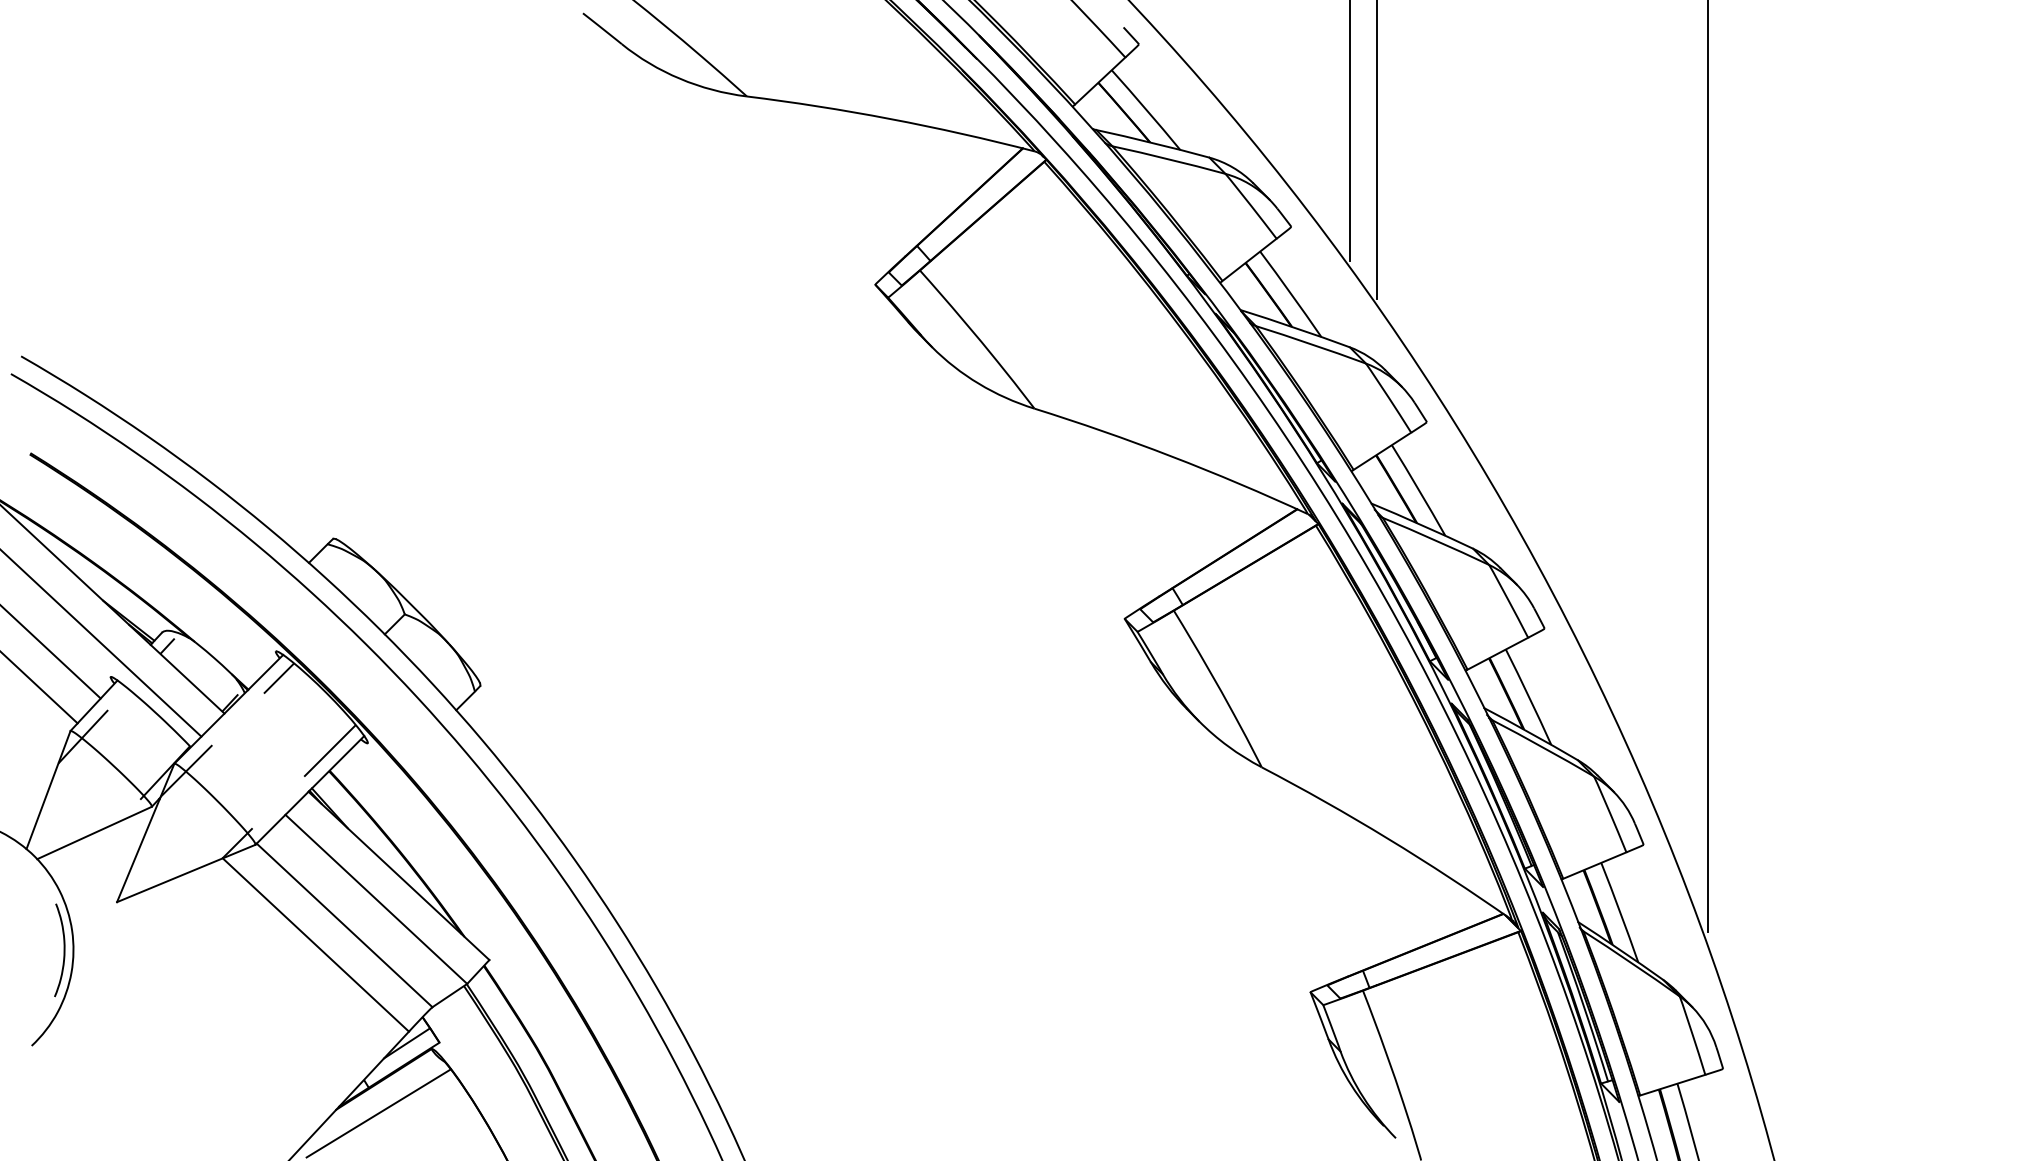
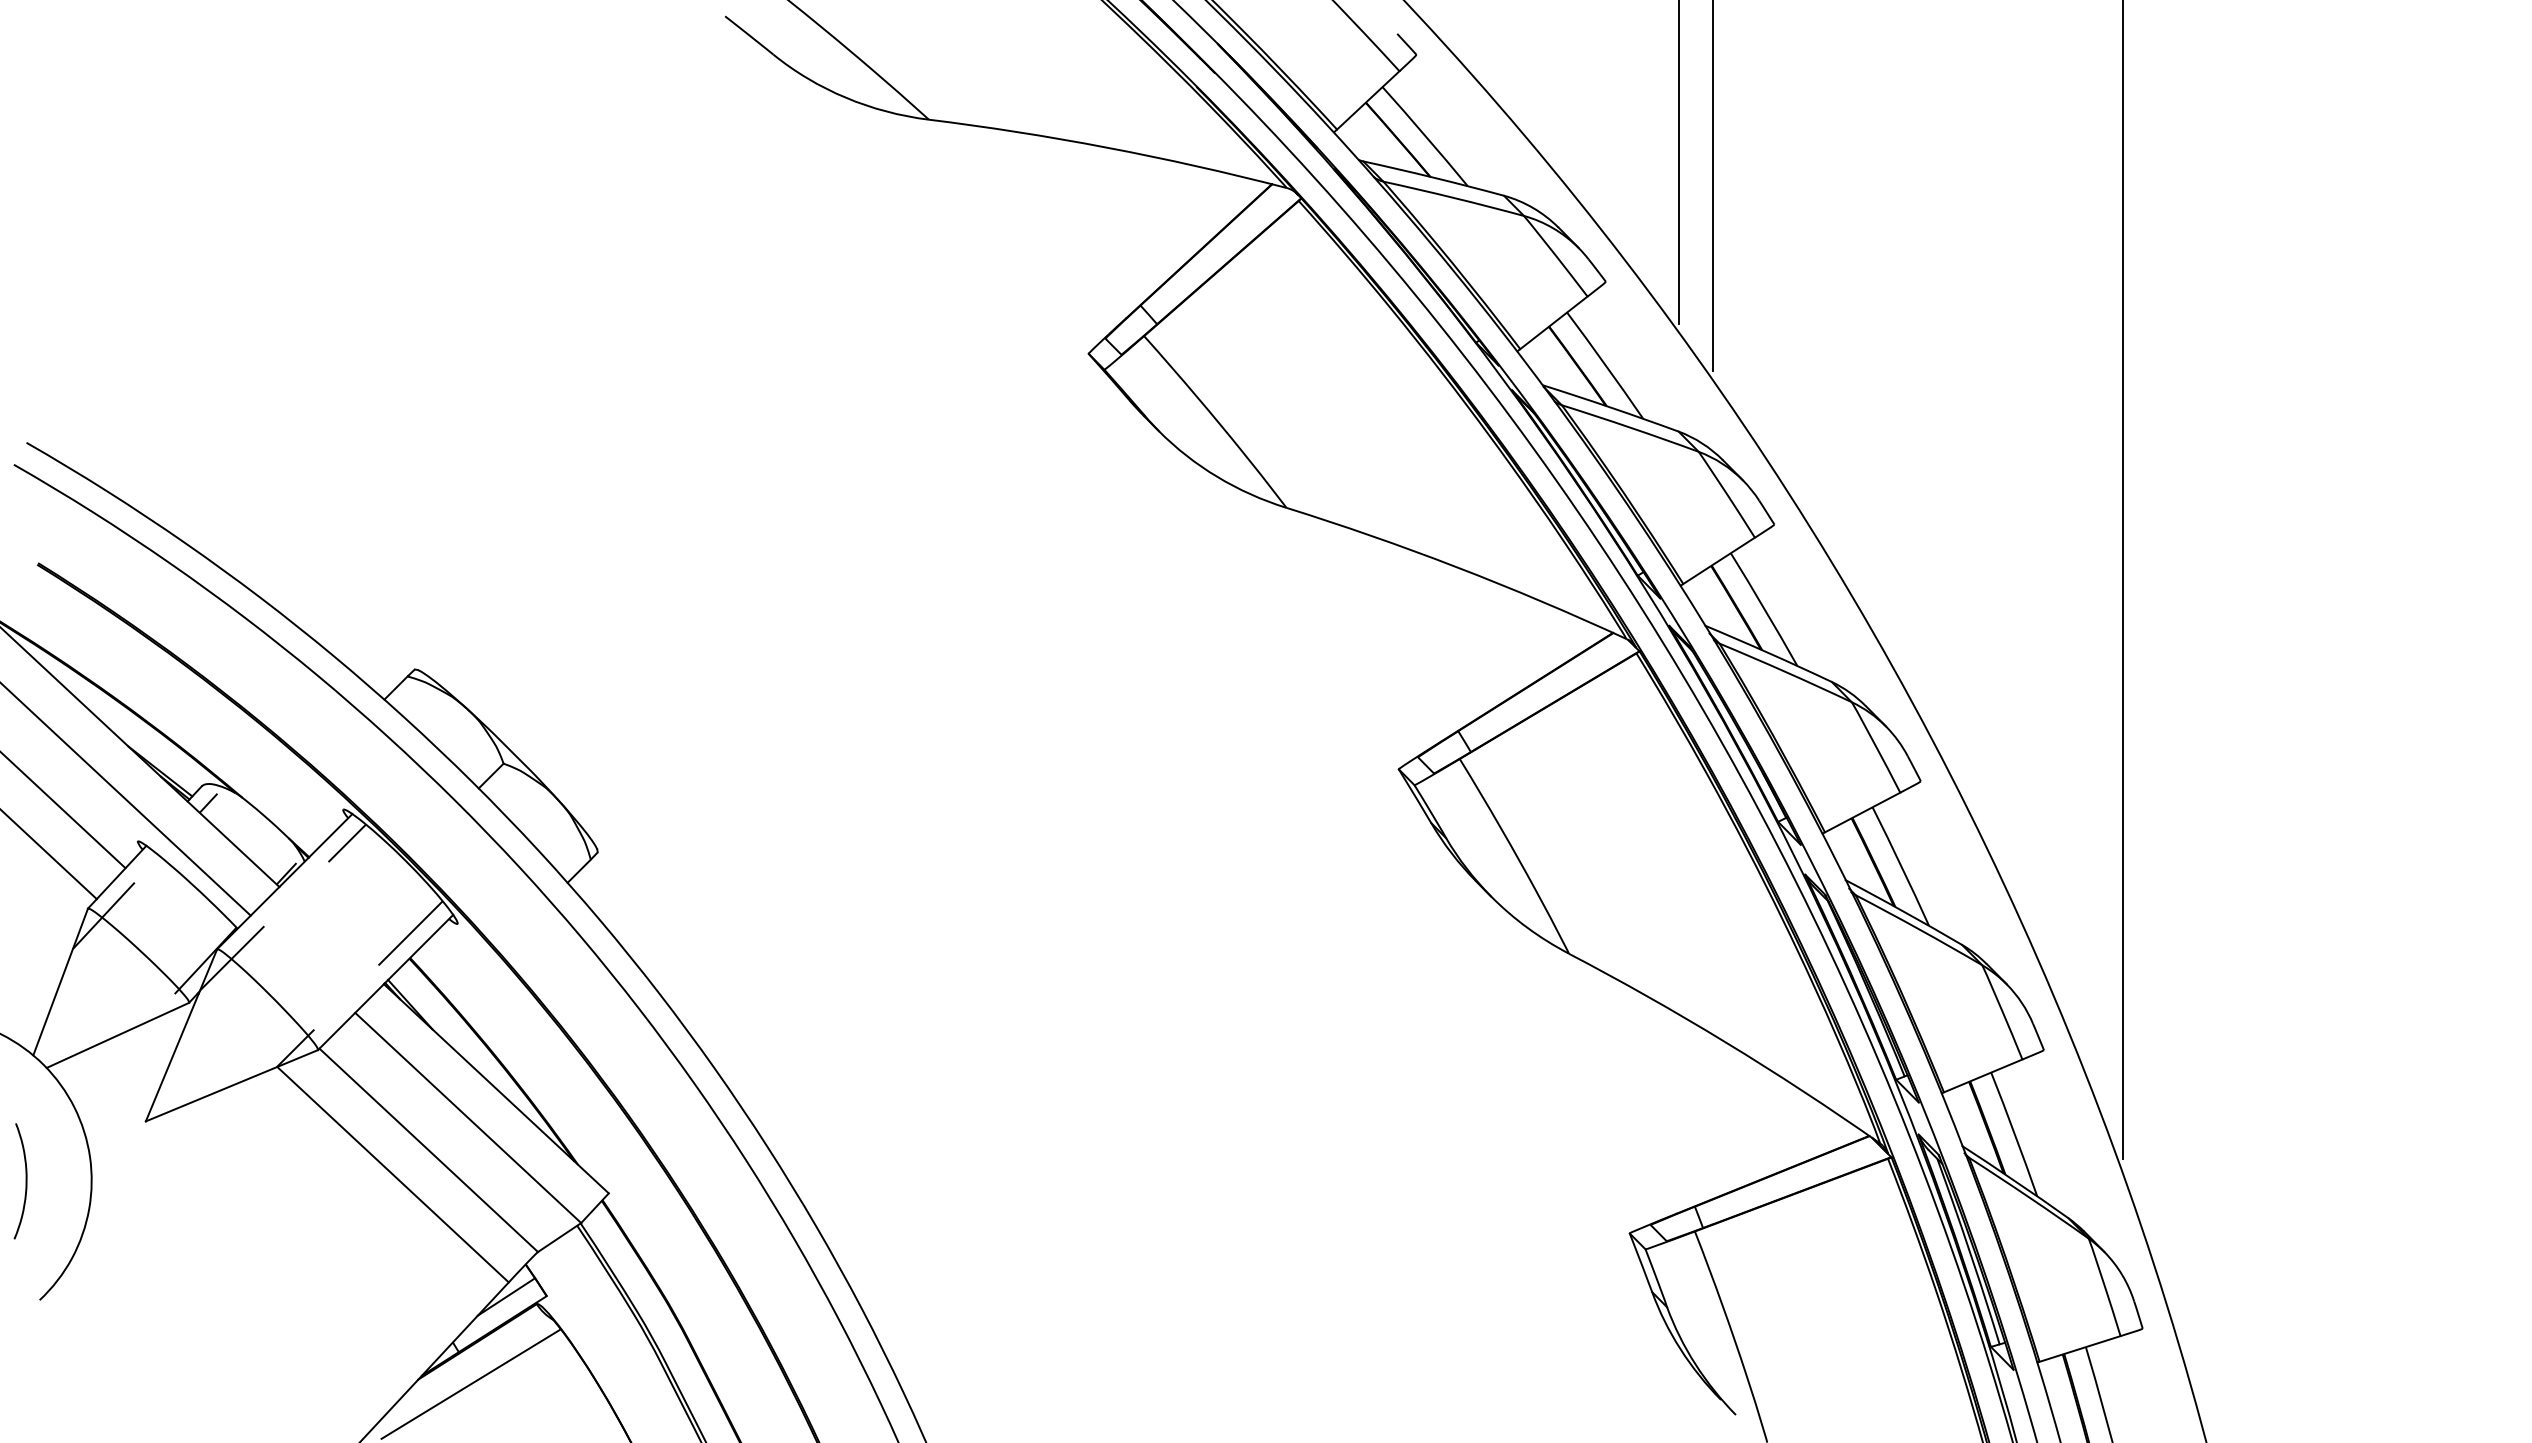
curve: (63, 950) -> (25, 1181), moved

